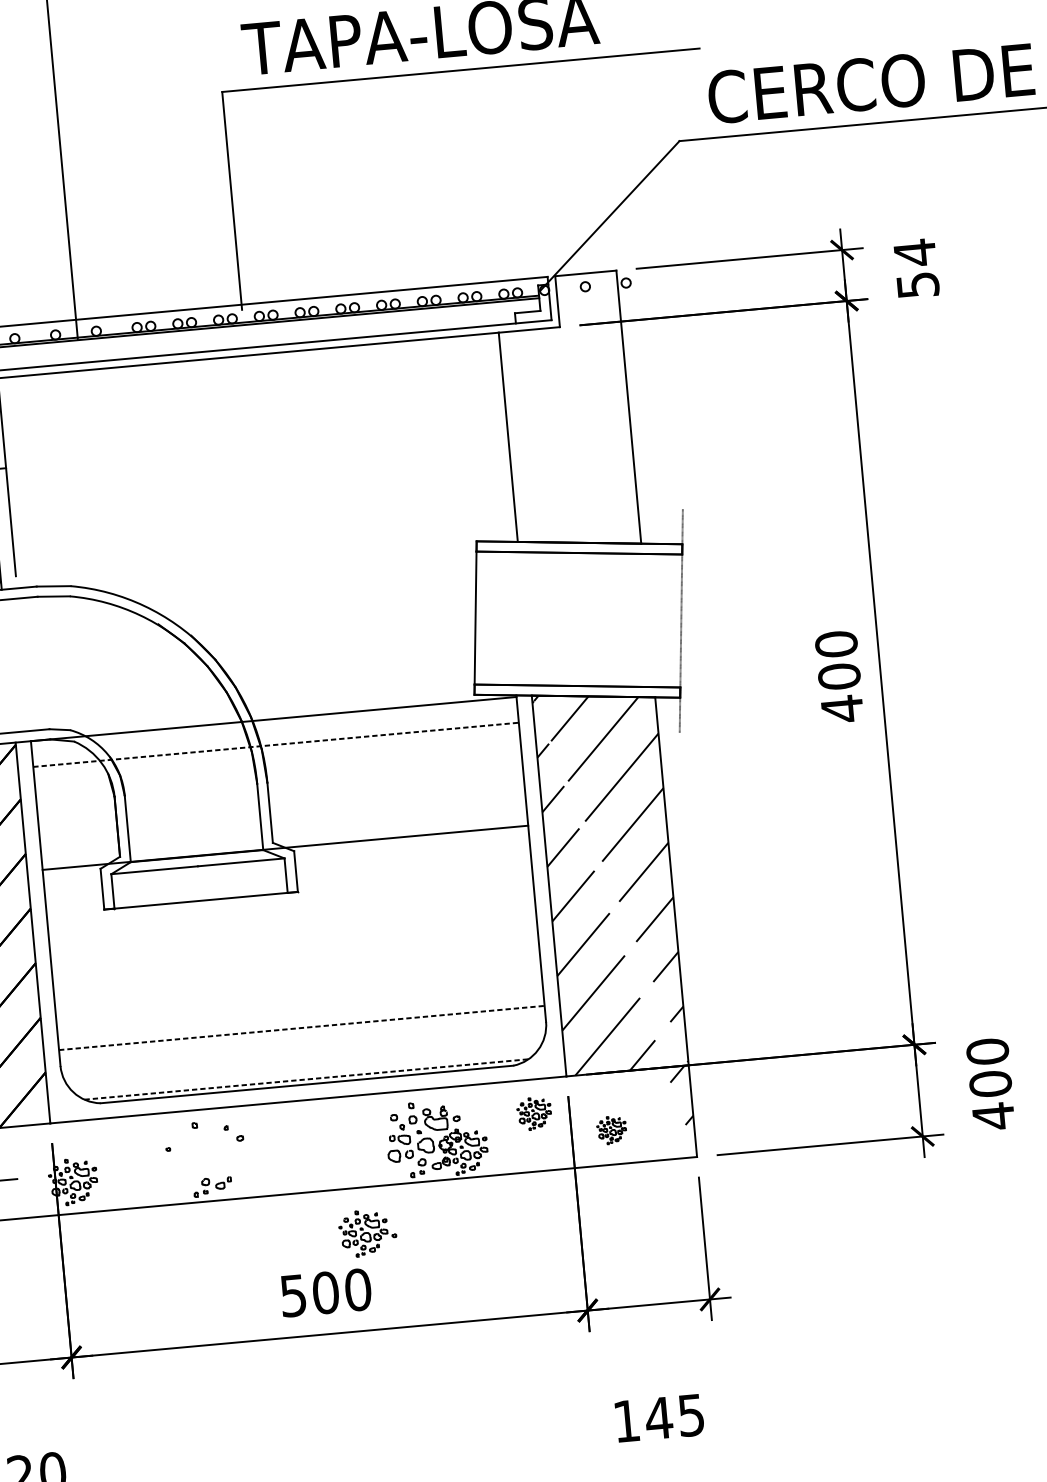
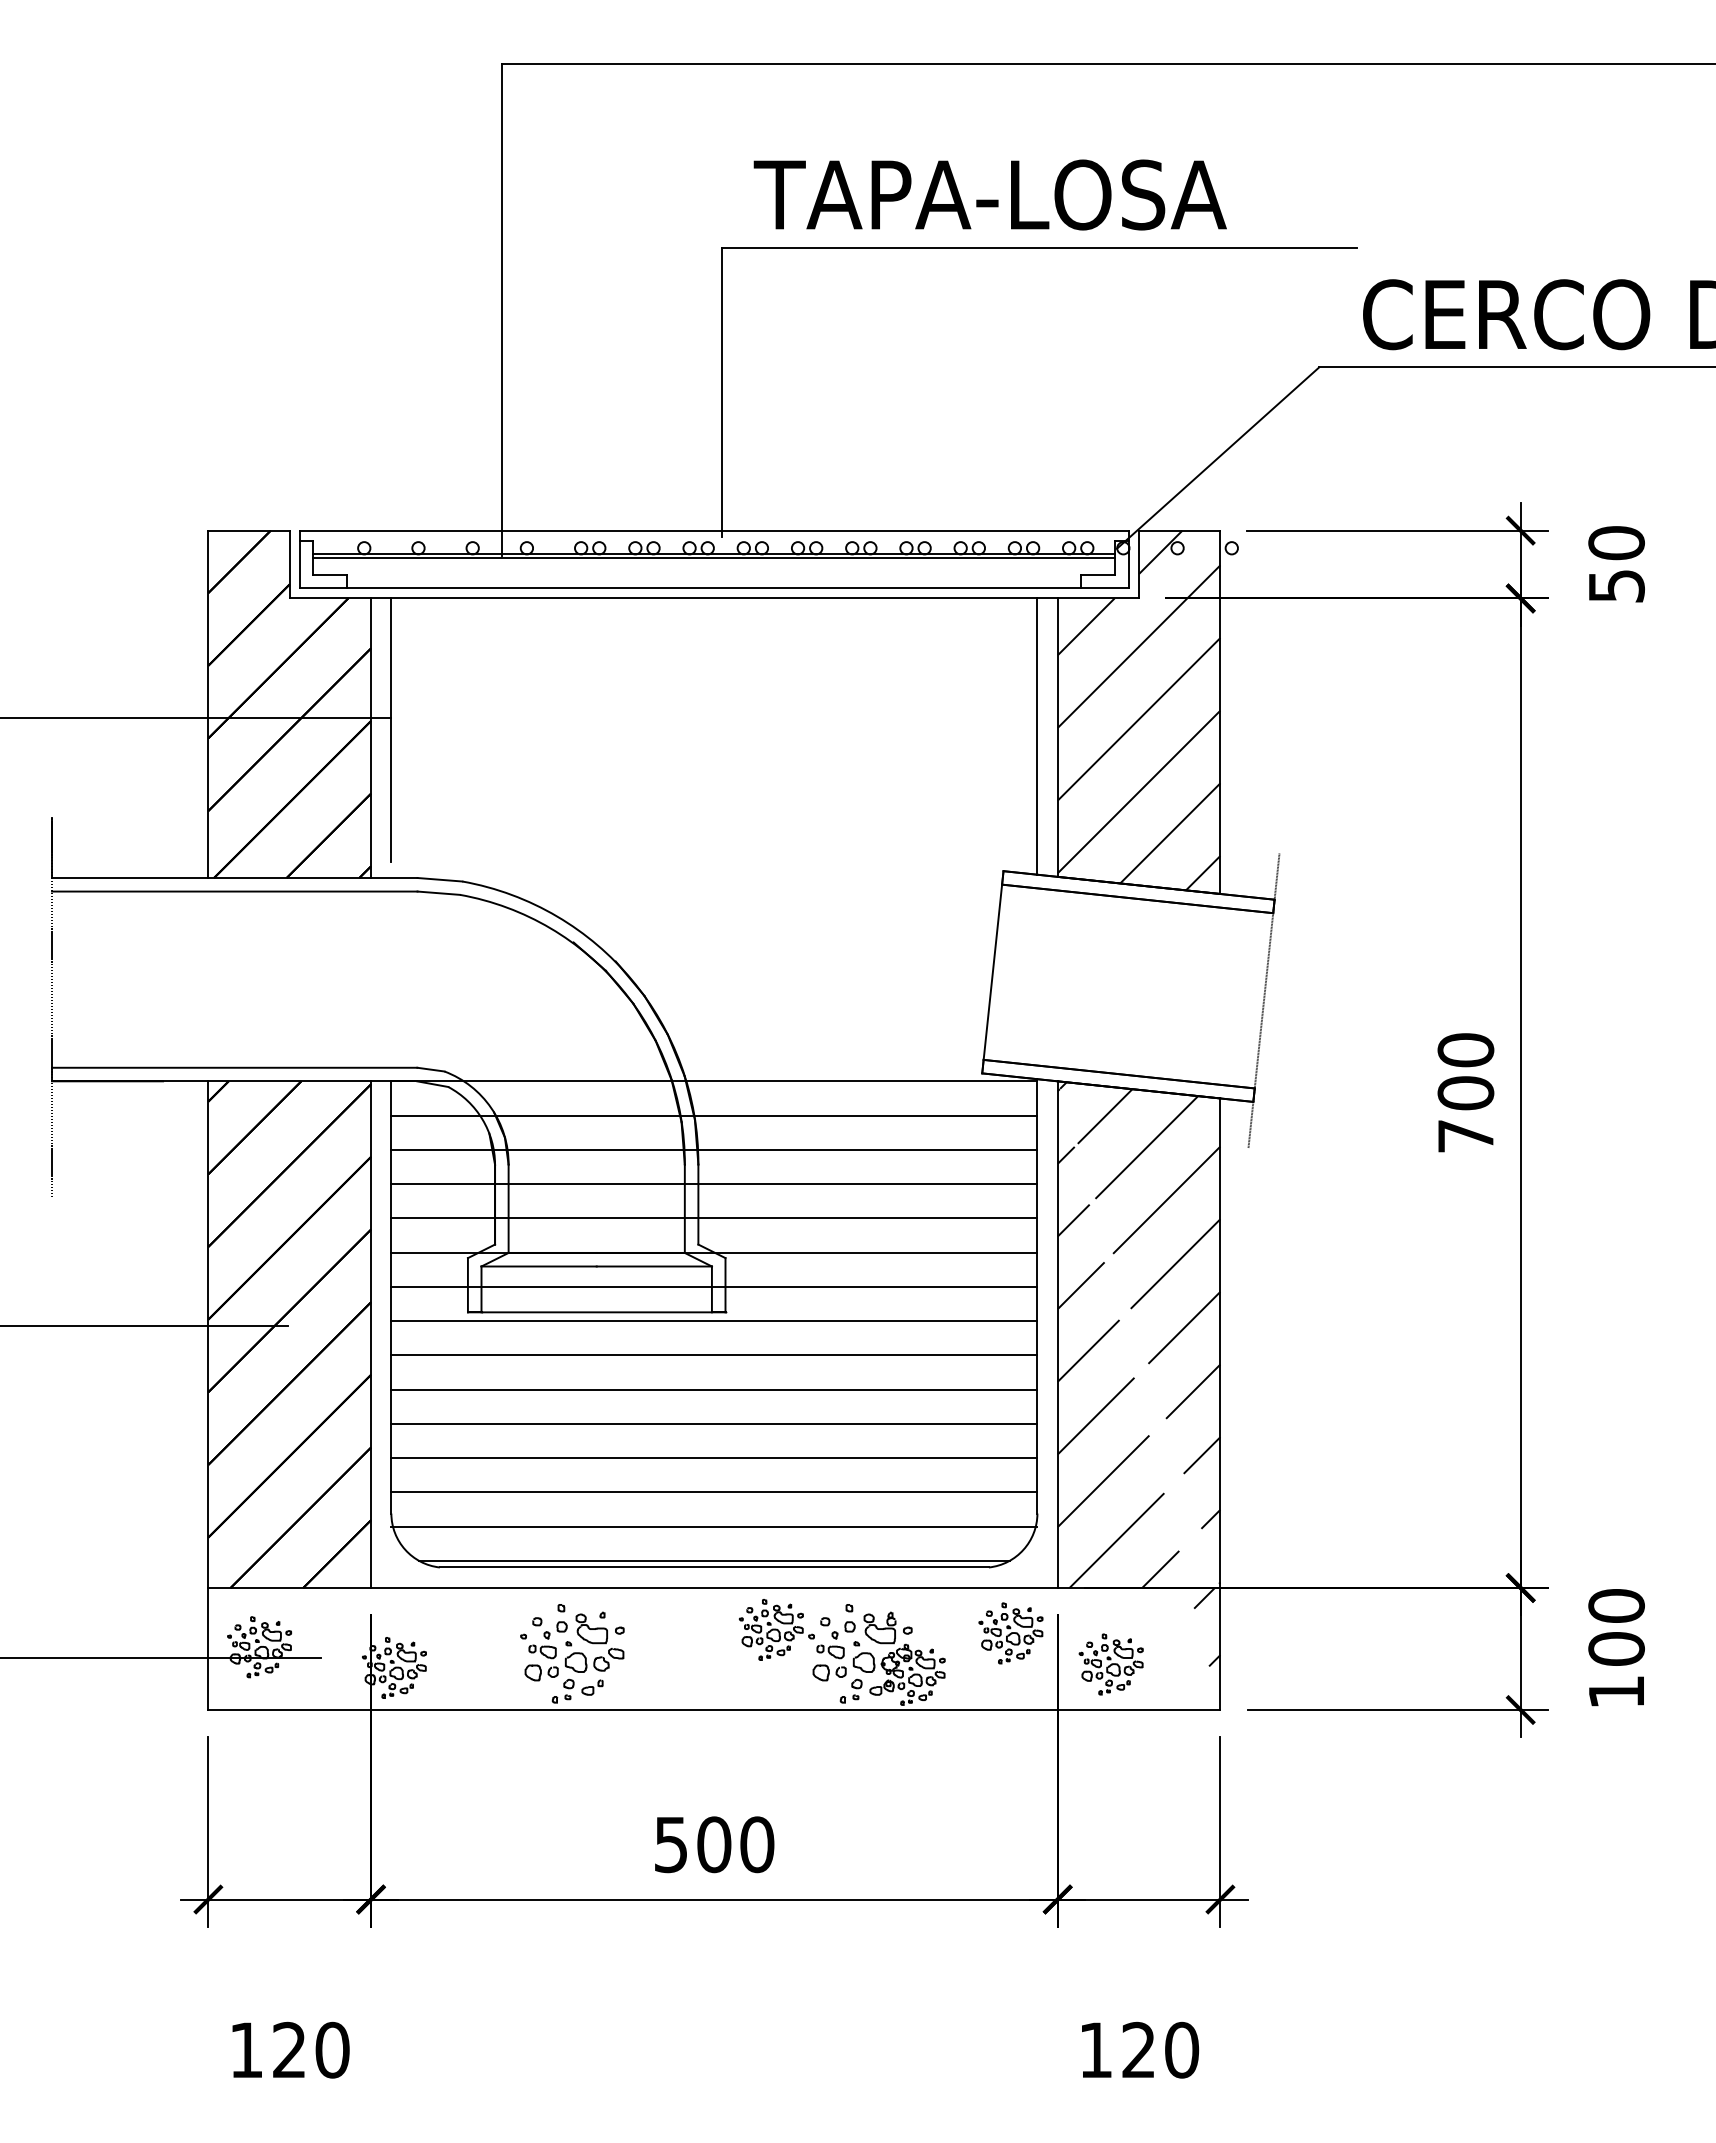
text: (914, 253) -> (1616, 543), 54 -> 50
hatch: (567, 411) -> (1138, 710), added
line: (492, 437) -> (1037, 736), added
text: (842, 709) -> (1465, 1136), 400 -> 700
line: (276, 744) -> (714, 1115), dashed -> solid
line: (278, 770) -> (714, 1149), added
line: (280, 796) -> (714, 1184), added
line: (283, 822) -> (714, 1218), added
line: (287, 873) -> (714, 1286), added
line: (290, 899) -> (714, 1321), added
line: (292, 925) -> (714, 1355), added
line: (294, 950) -> (714, 1389), added
line: (297, 976) -> (714, 1423), added
line: (299, 1002) -> (714, 1458), added
line: (301, 1028) -> (714, 1492), dashed -> solid
line: (304, 1053) -> (714, 1526), added
line: (306, 1079) -> (714, 1560), dashed -> solid
part: (534, 1113) -> (1010, 1633), size x1.43
text: (993, 1116) -> (1616, 1692), 400 -> 100
part: (611, 1130) -> (1110, 1664), size x1.67
part: (207, 1154) -> (574, 1647), added
part: (367, 1232) -> (776, 1629), moved
text: (674, 1416) -> (1159, 2049), 145 -> 120

